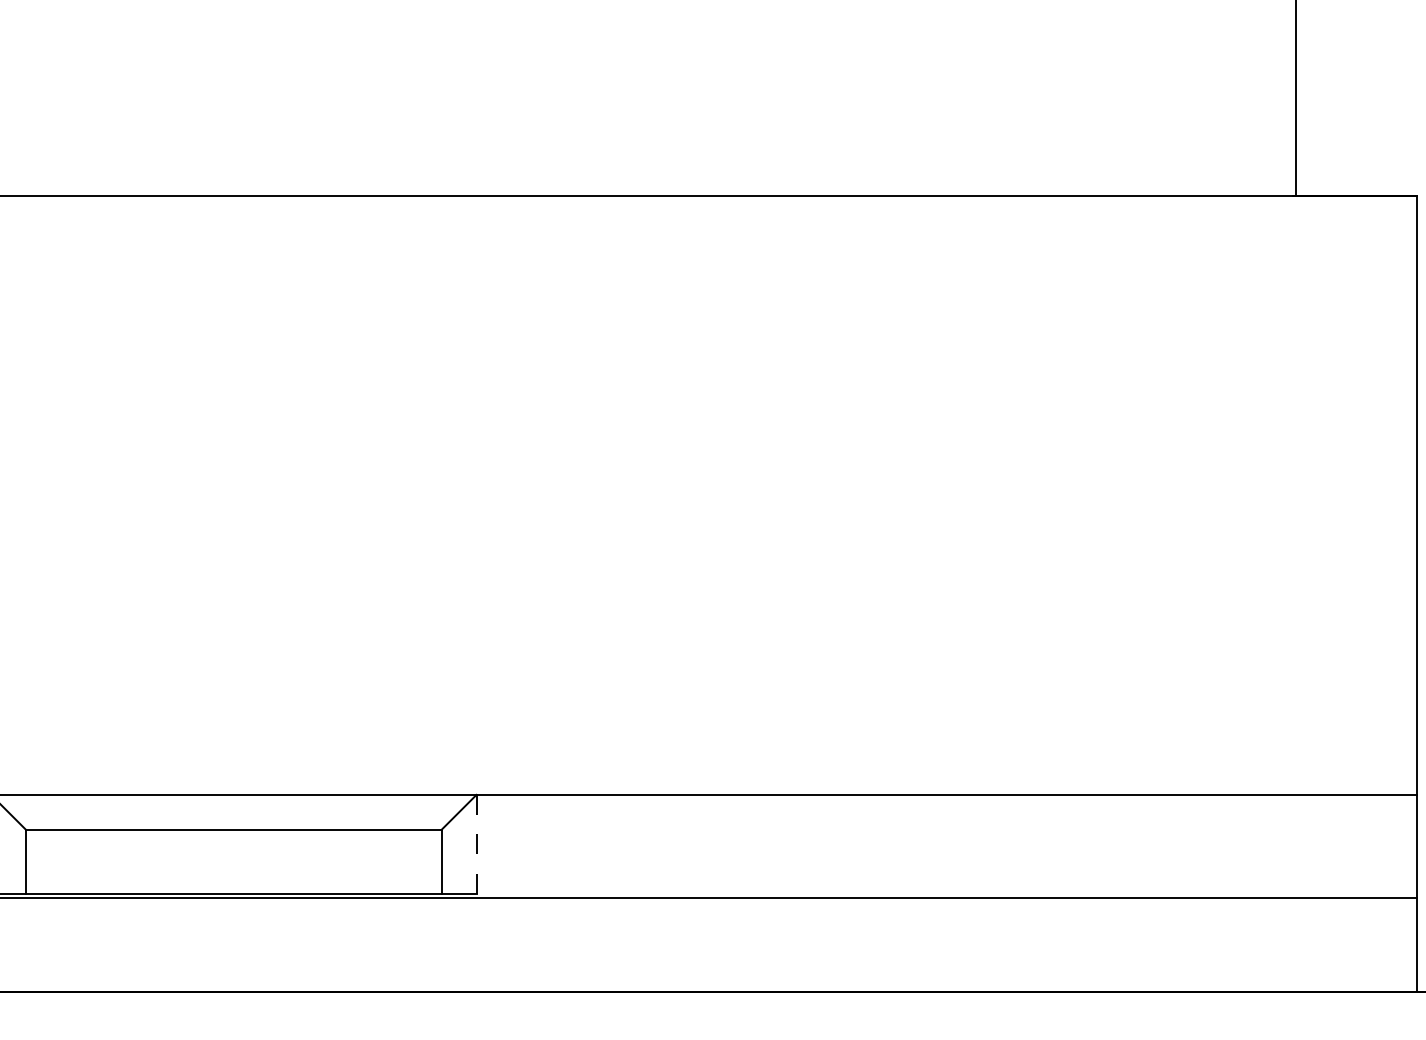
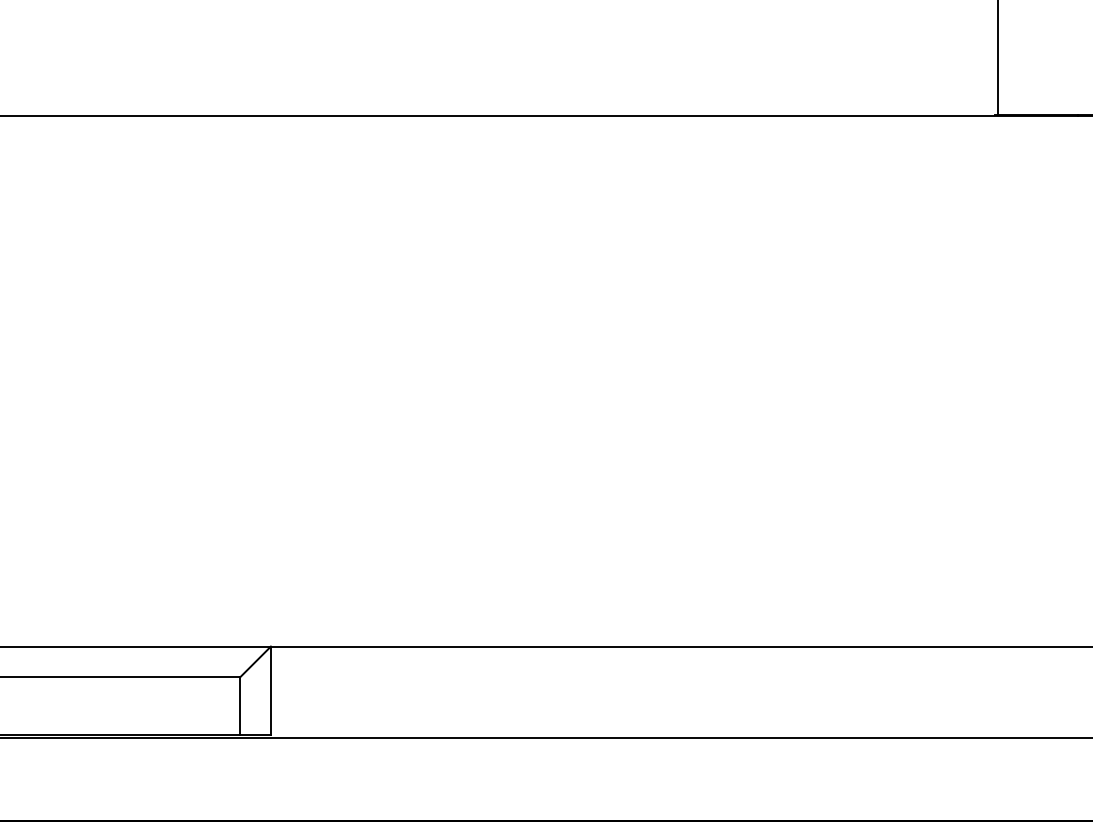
line: (476, 844) -> (270, 690), dashed -> solid

